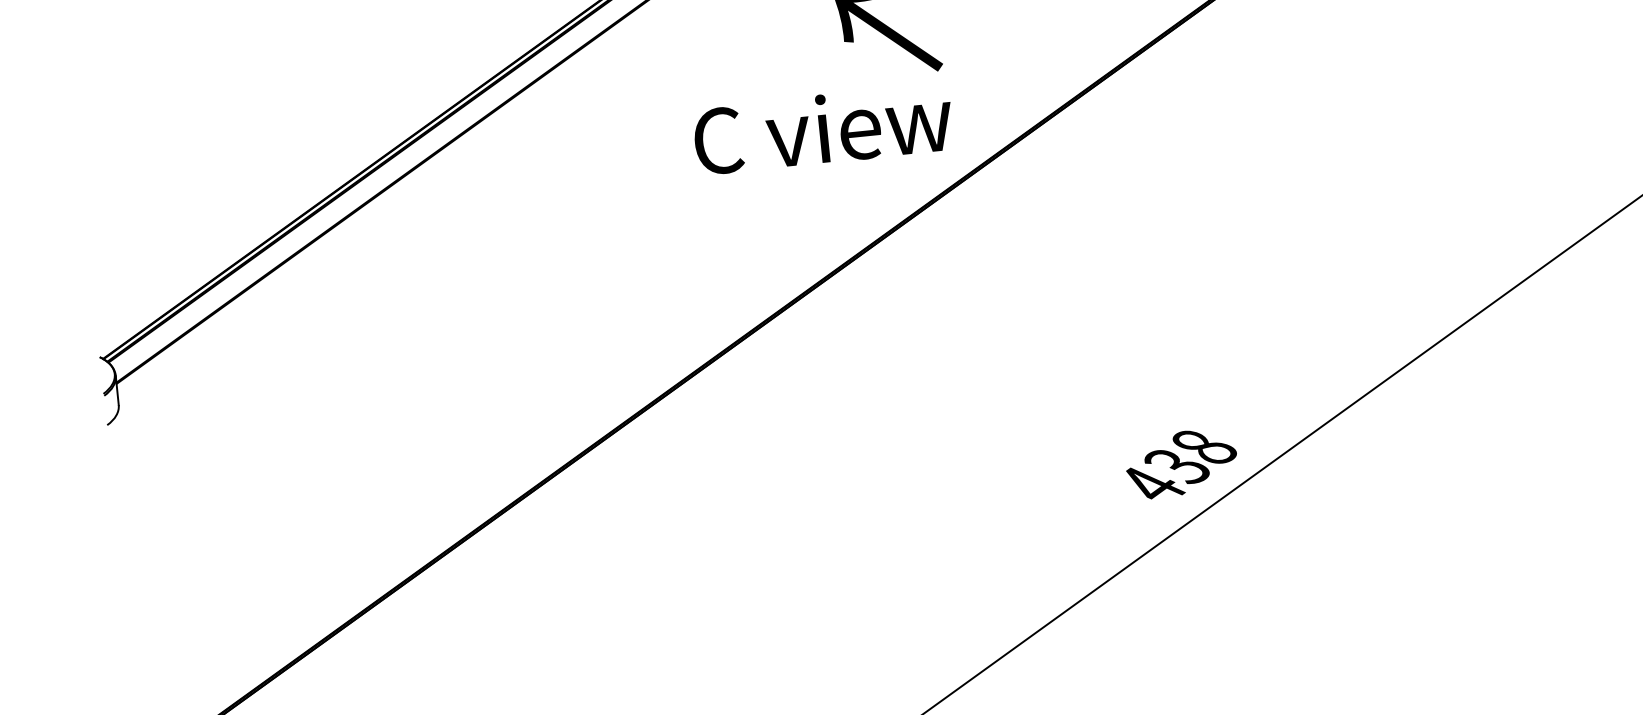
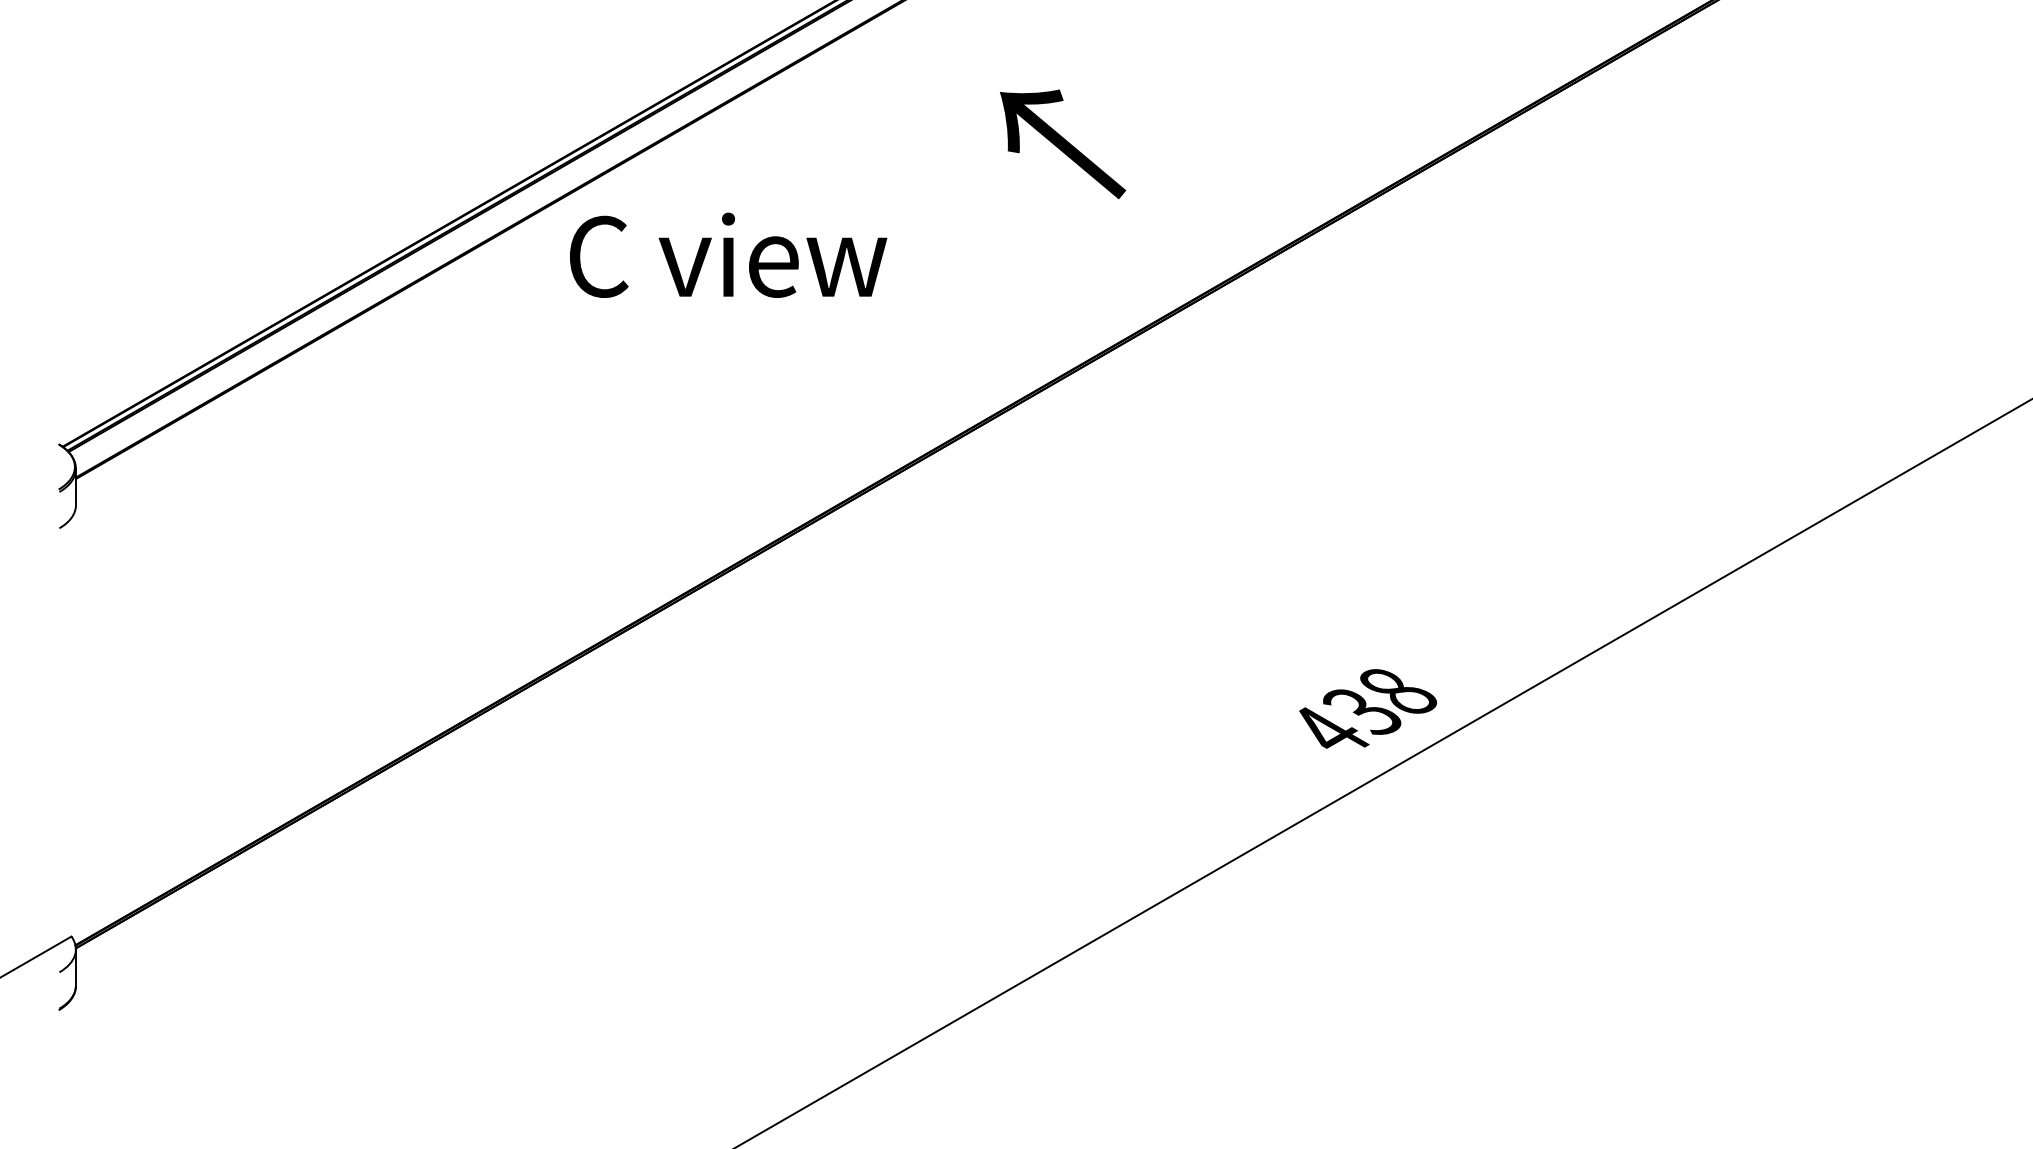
text: (823, 128) -> (728, 254), moved

